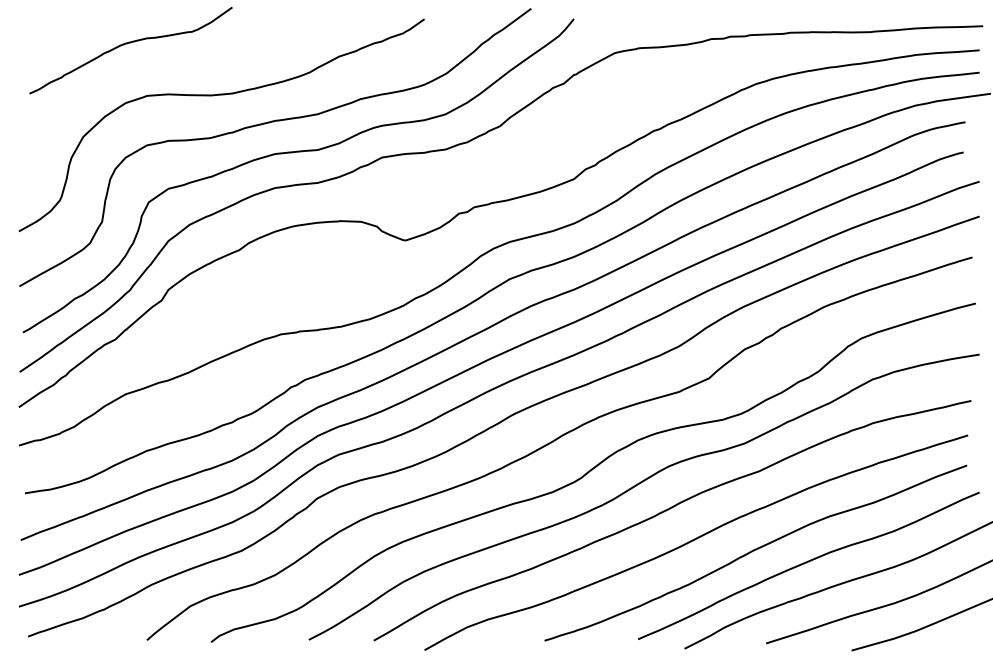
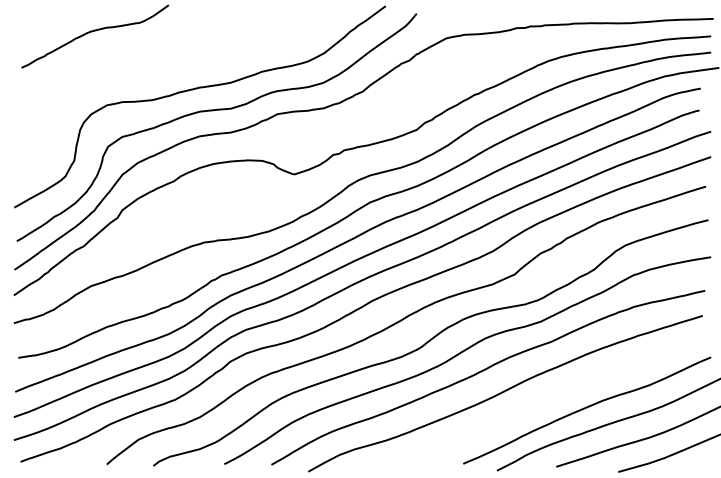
curve: (220, 95) -> (160, 69), removed
curve: (754, 552) -> (547, 400), removed

